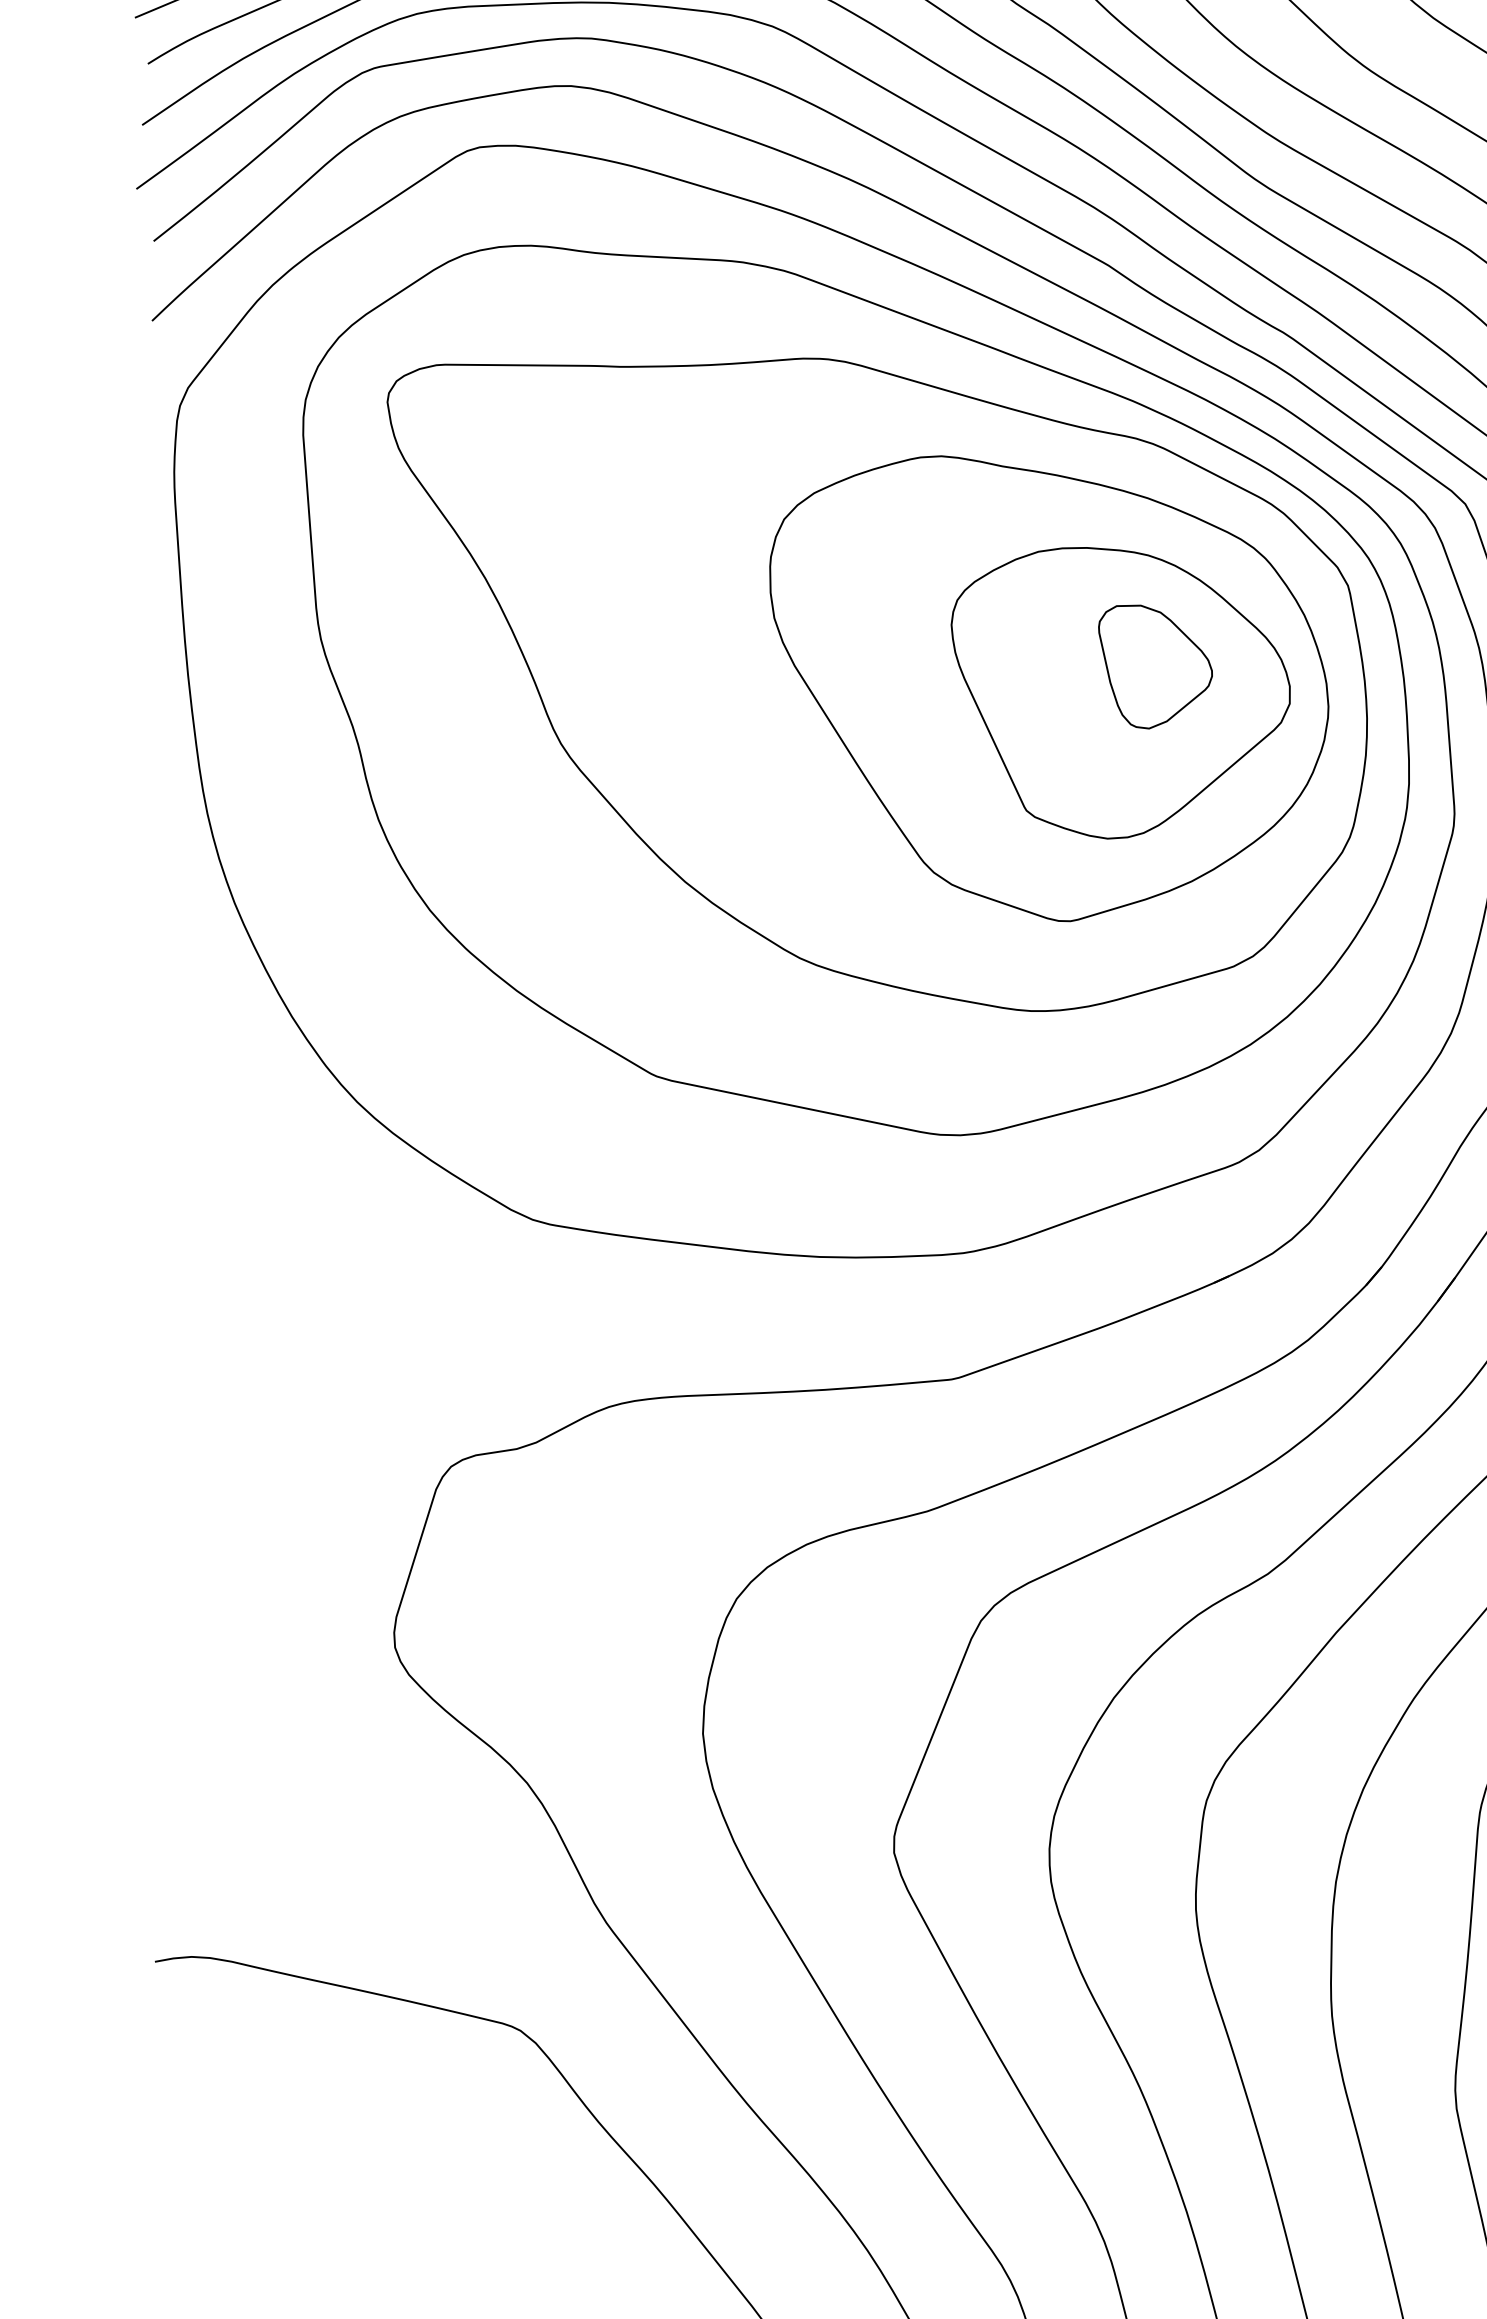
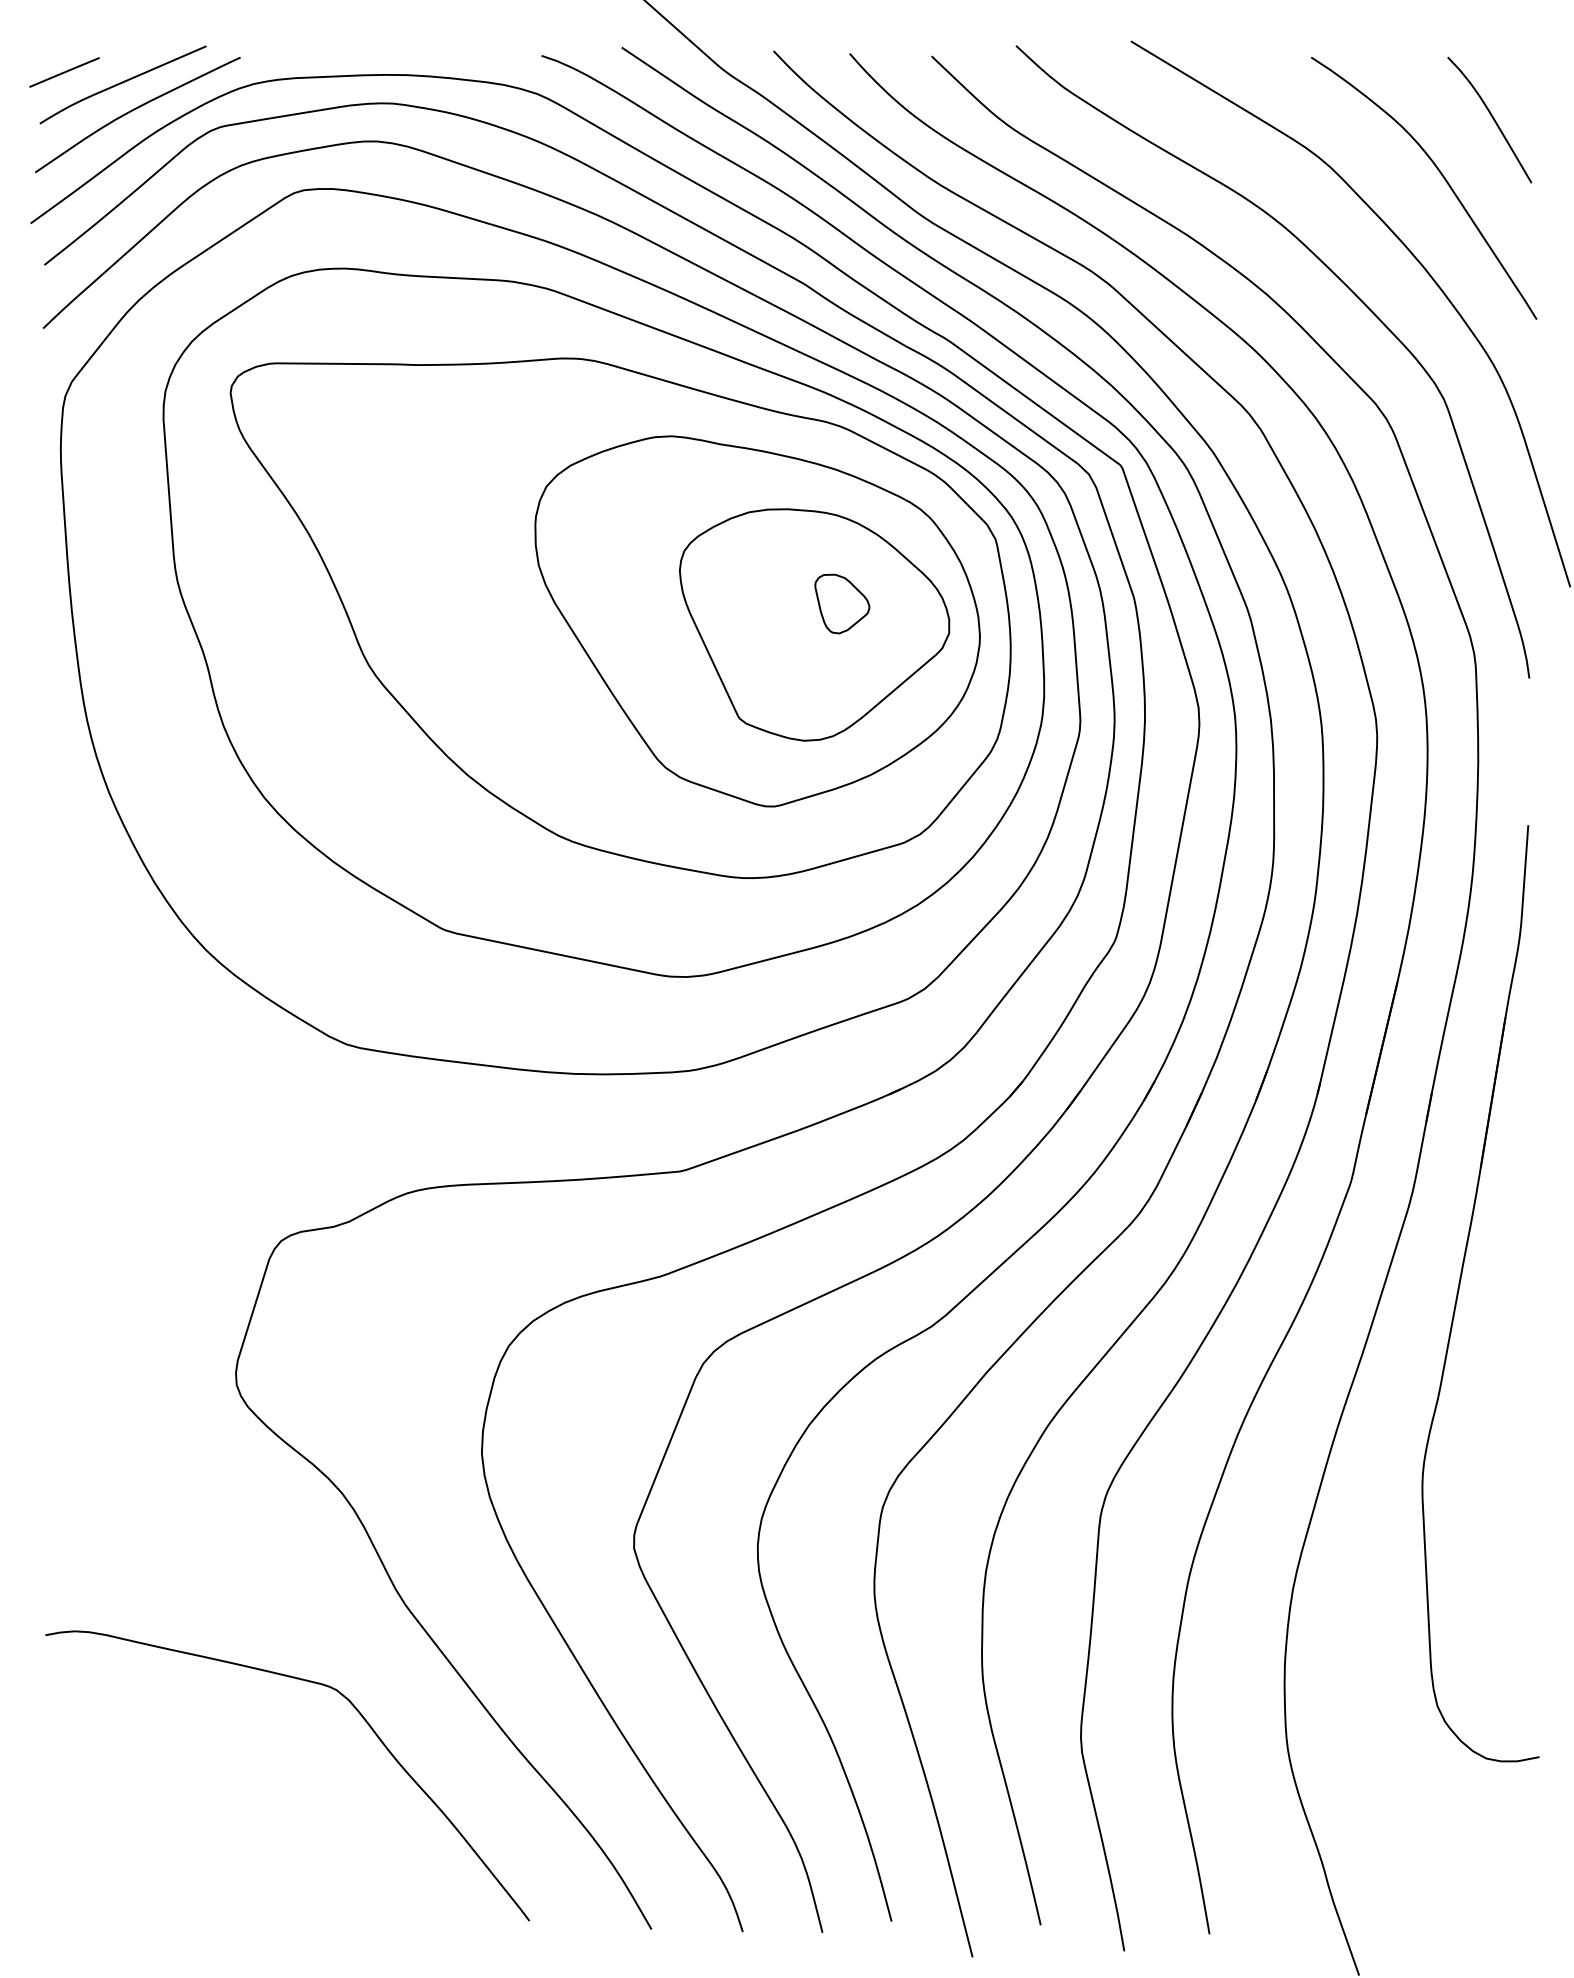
part: (1155, 666) -> (842, 603), size x0.6

